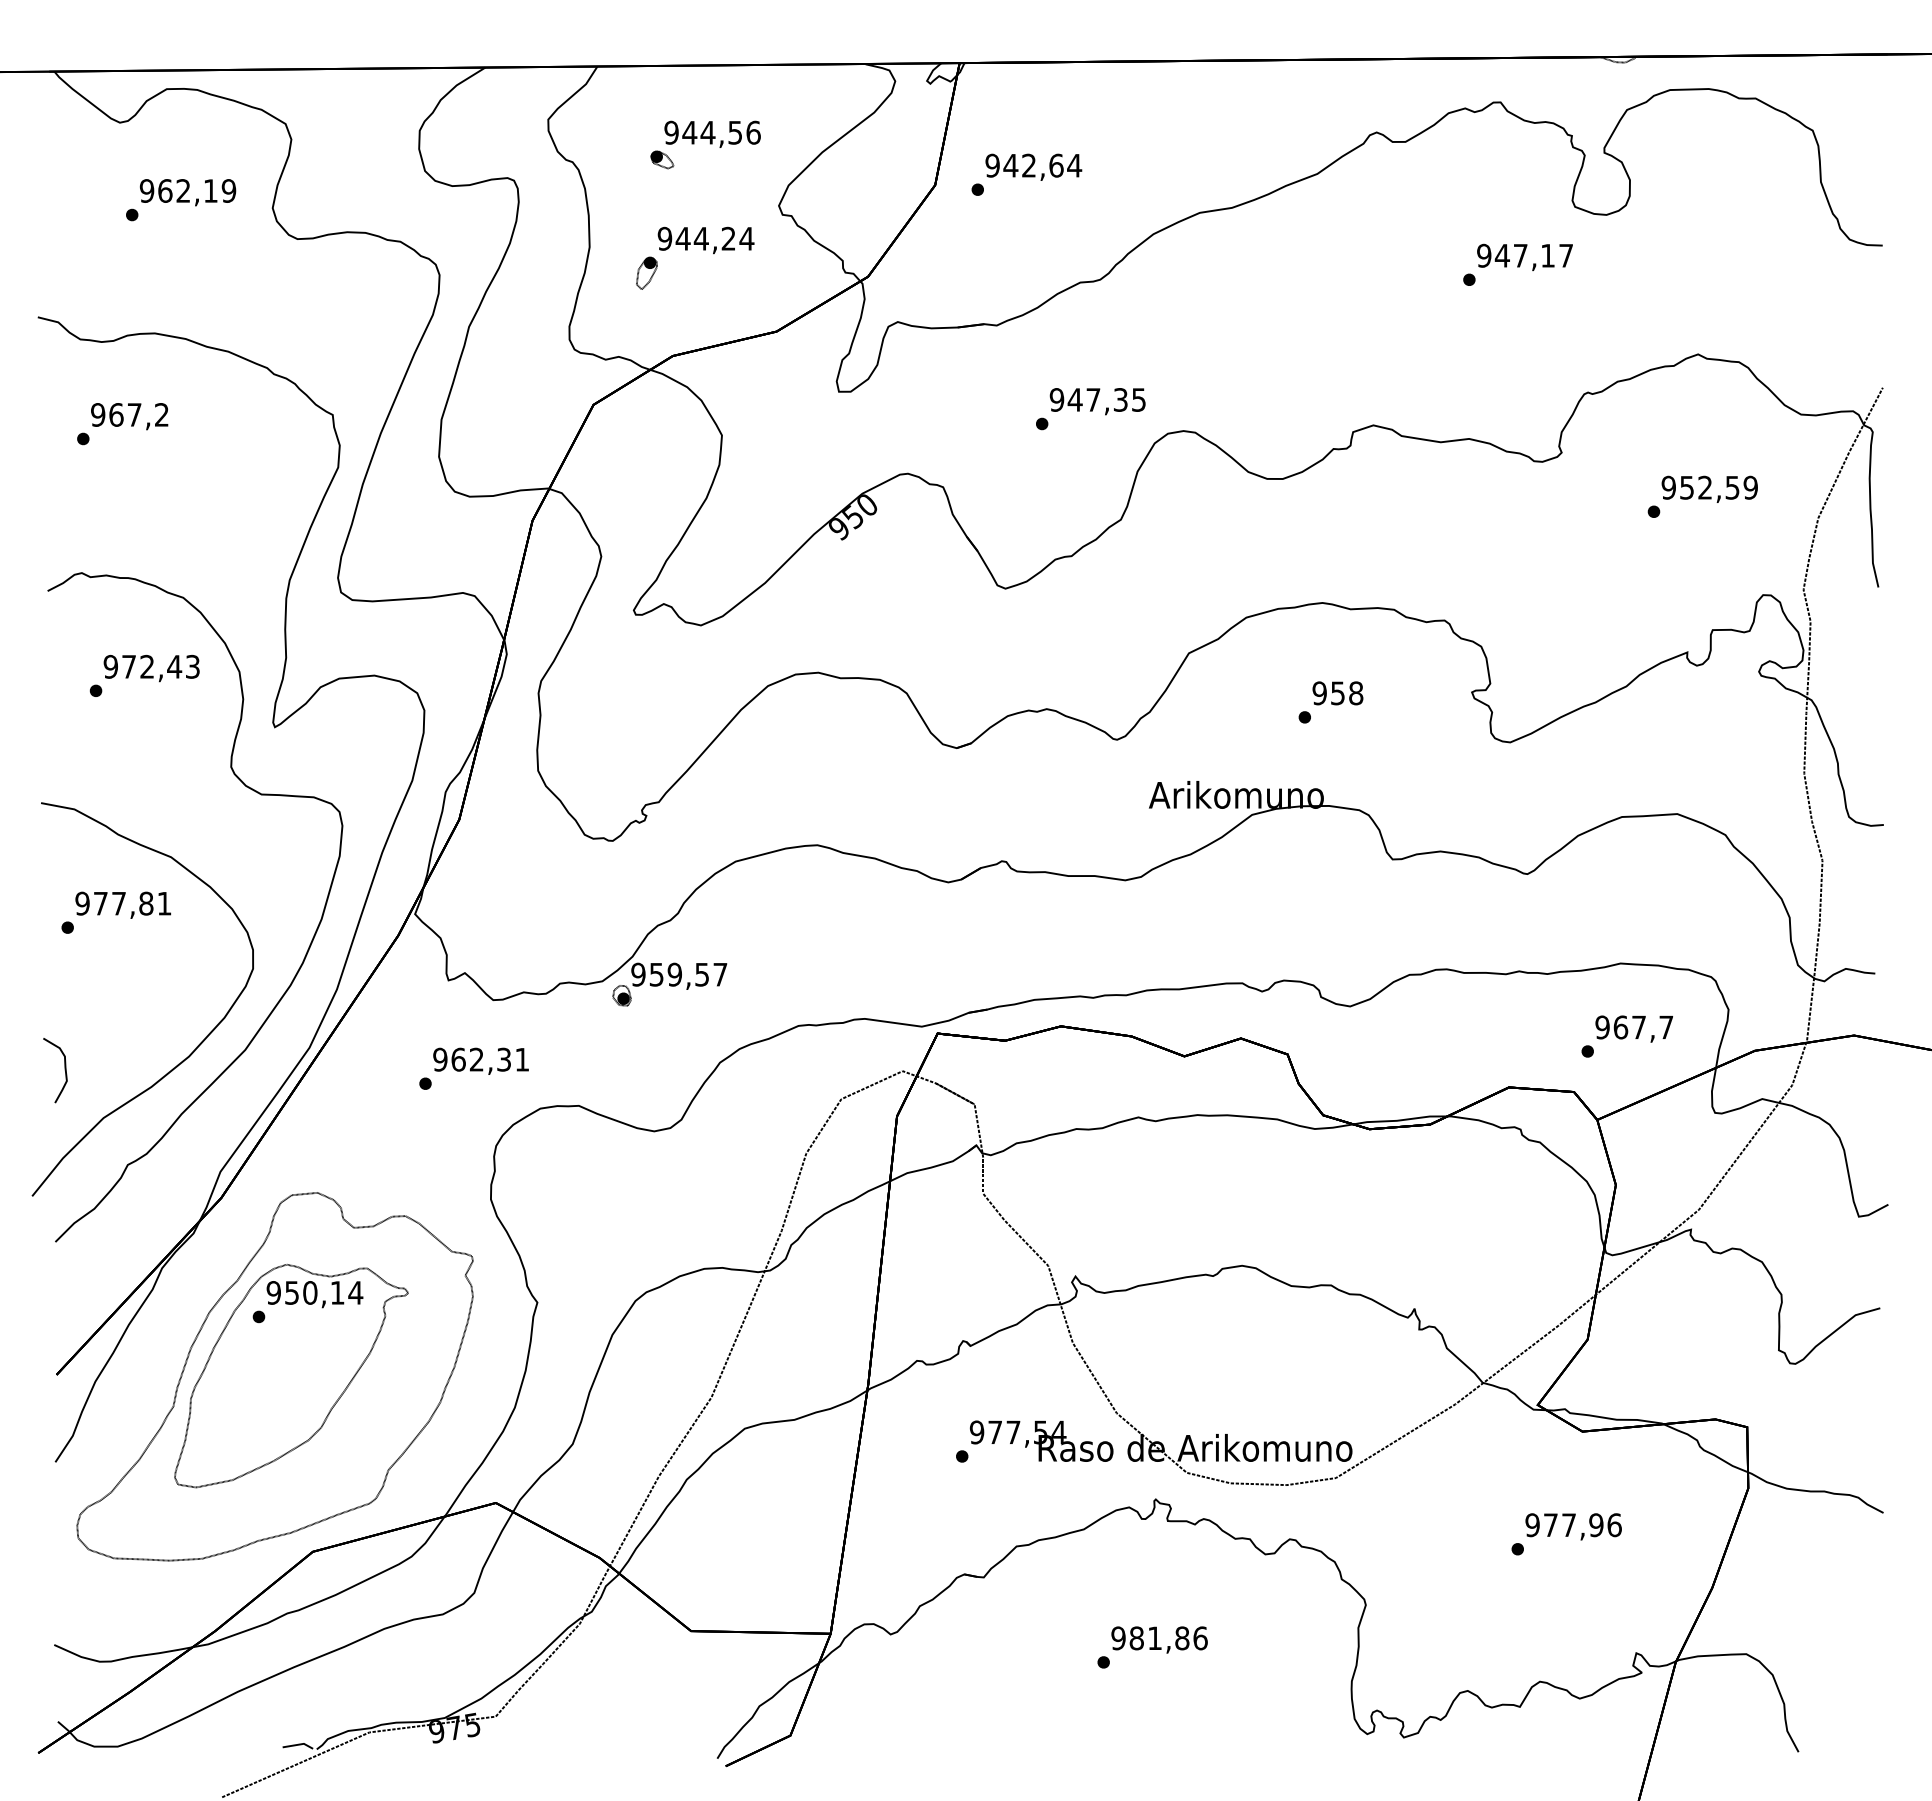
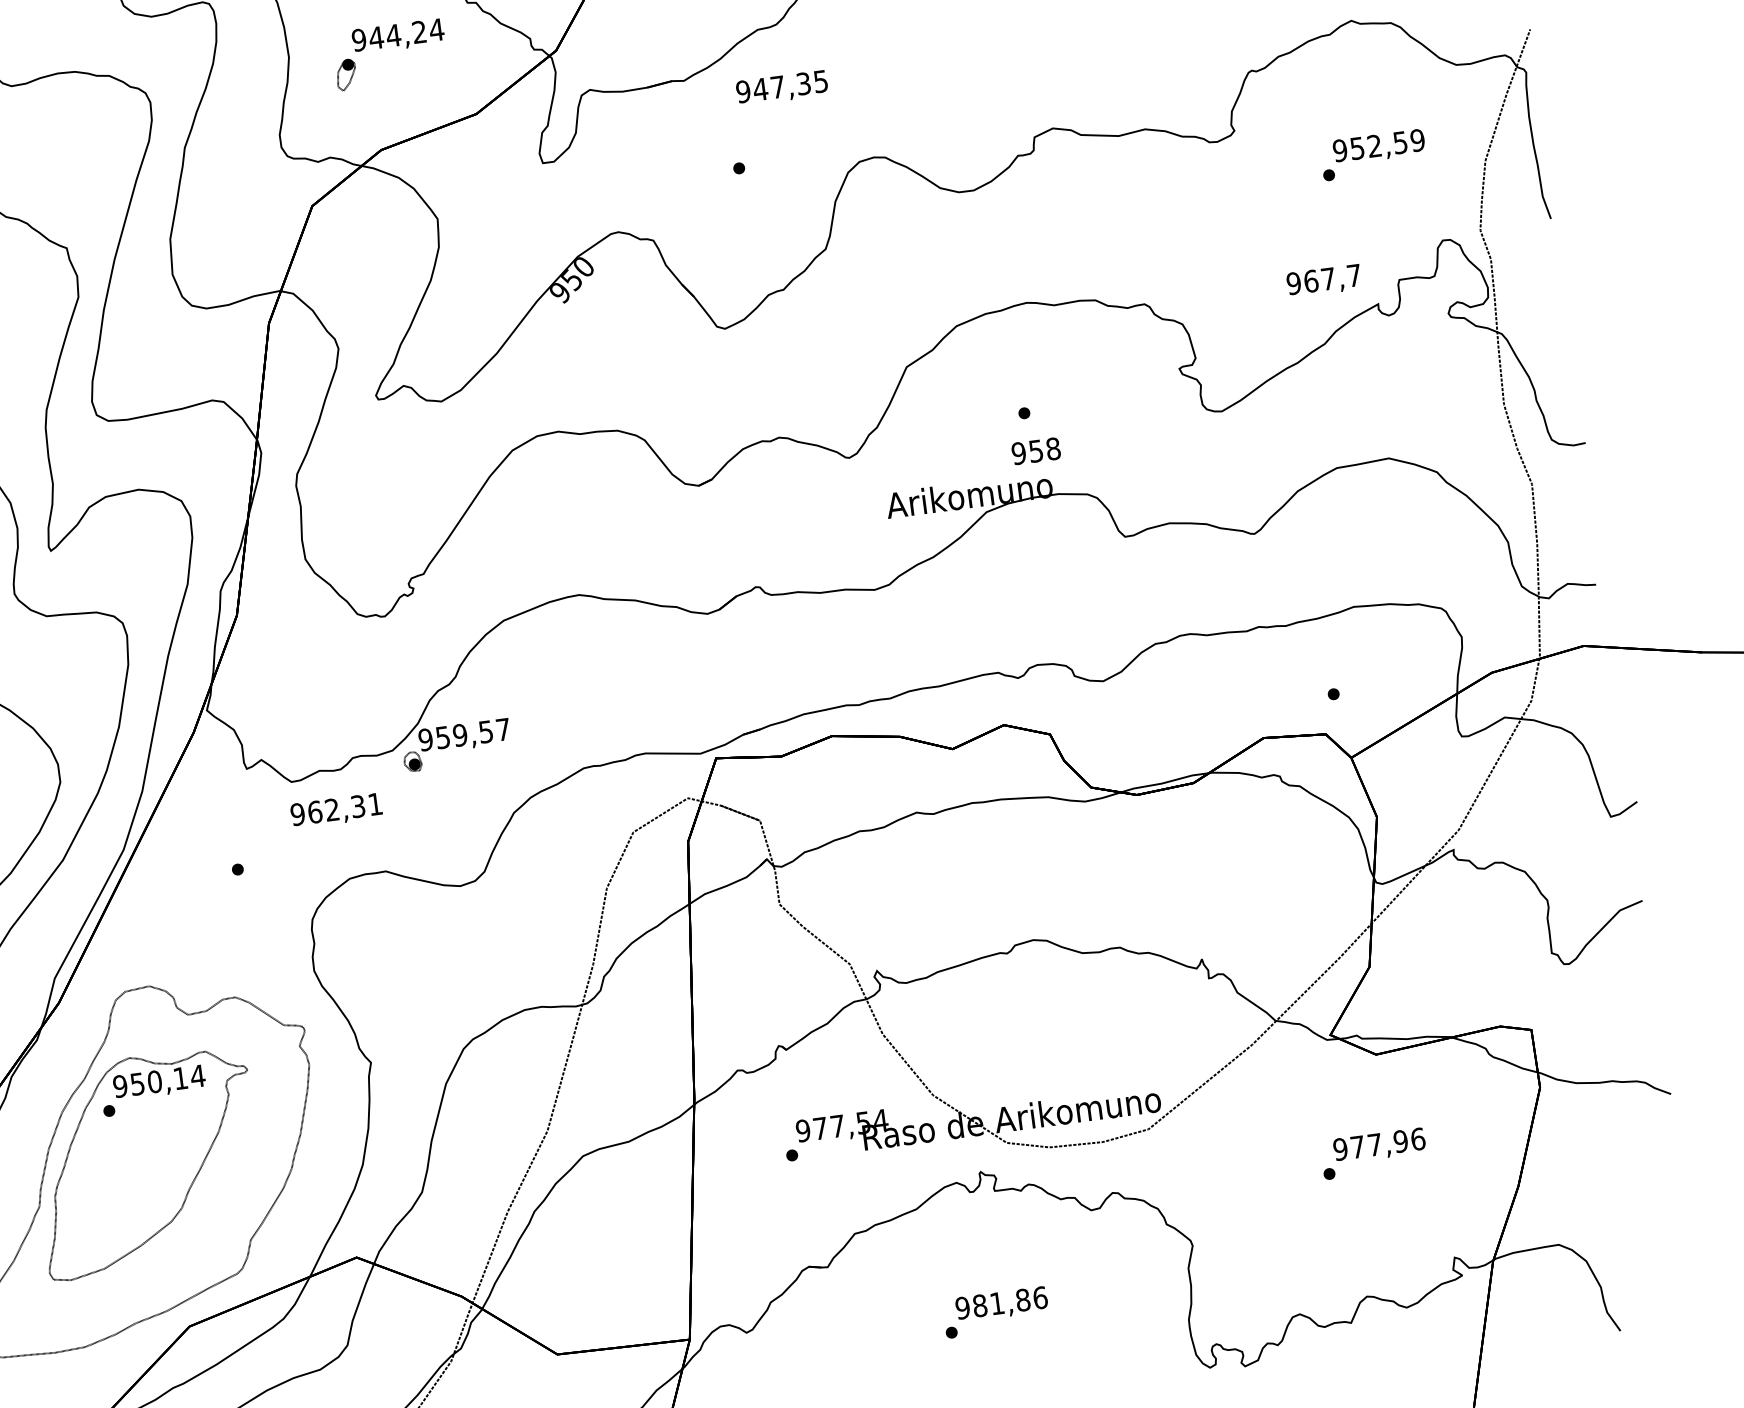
text: (1097, 401) -> (781, 88), moved
text: (1337, 693) -> (1035, 451), moved
text: (1633, 1028) -> (1323, 280), moved
text: (480, 1060) -> (335, 810), moved

